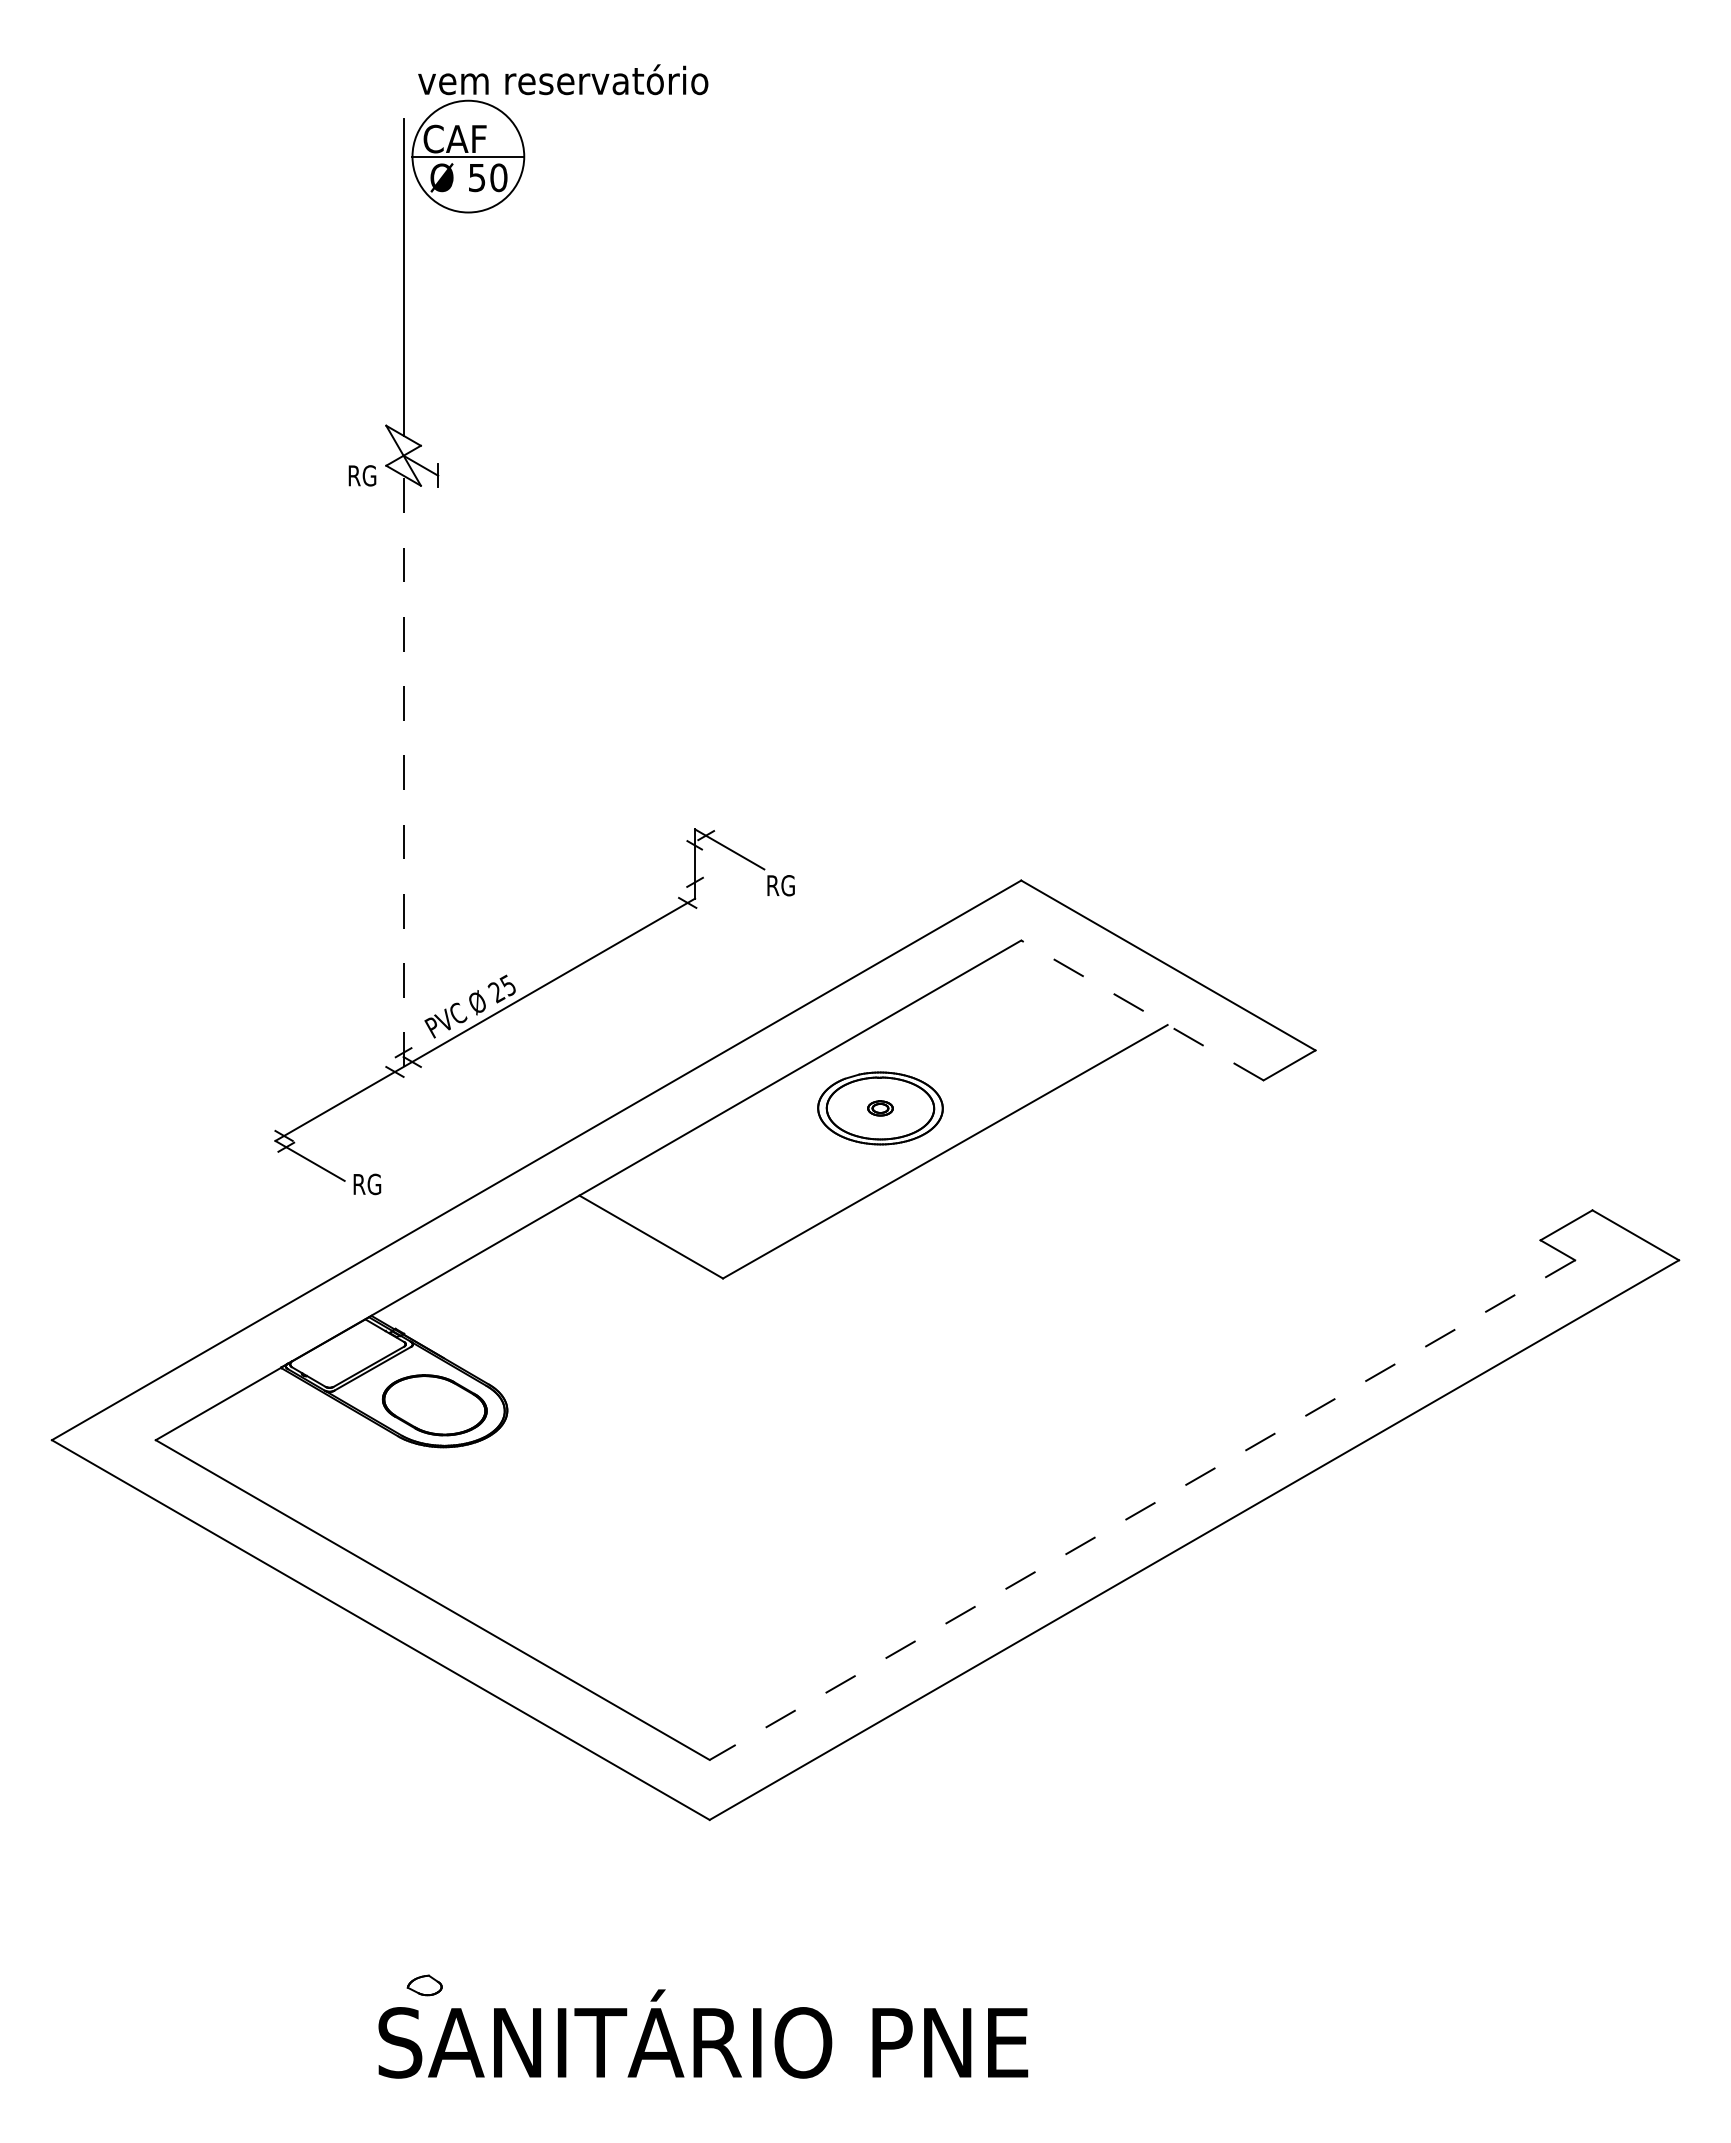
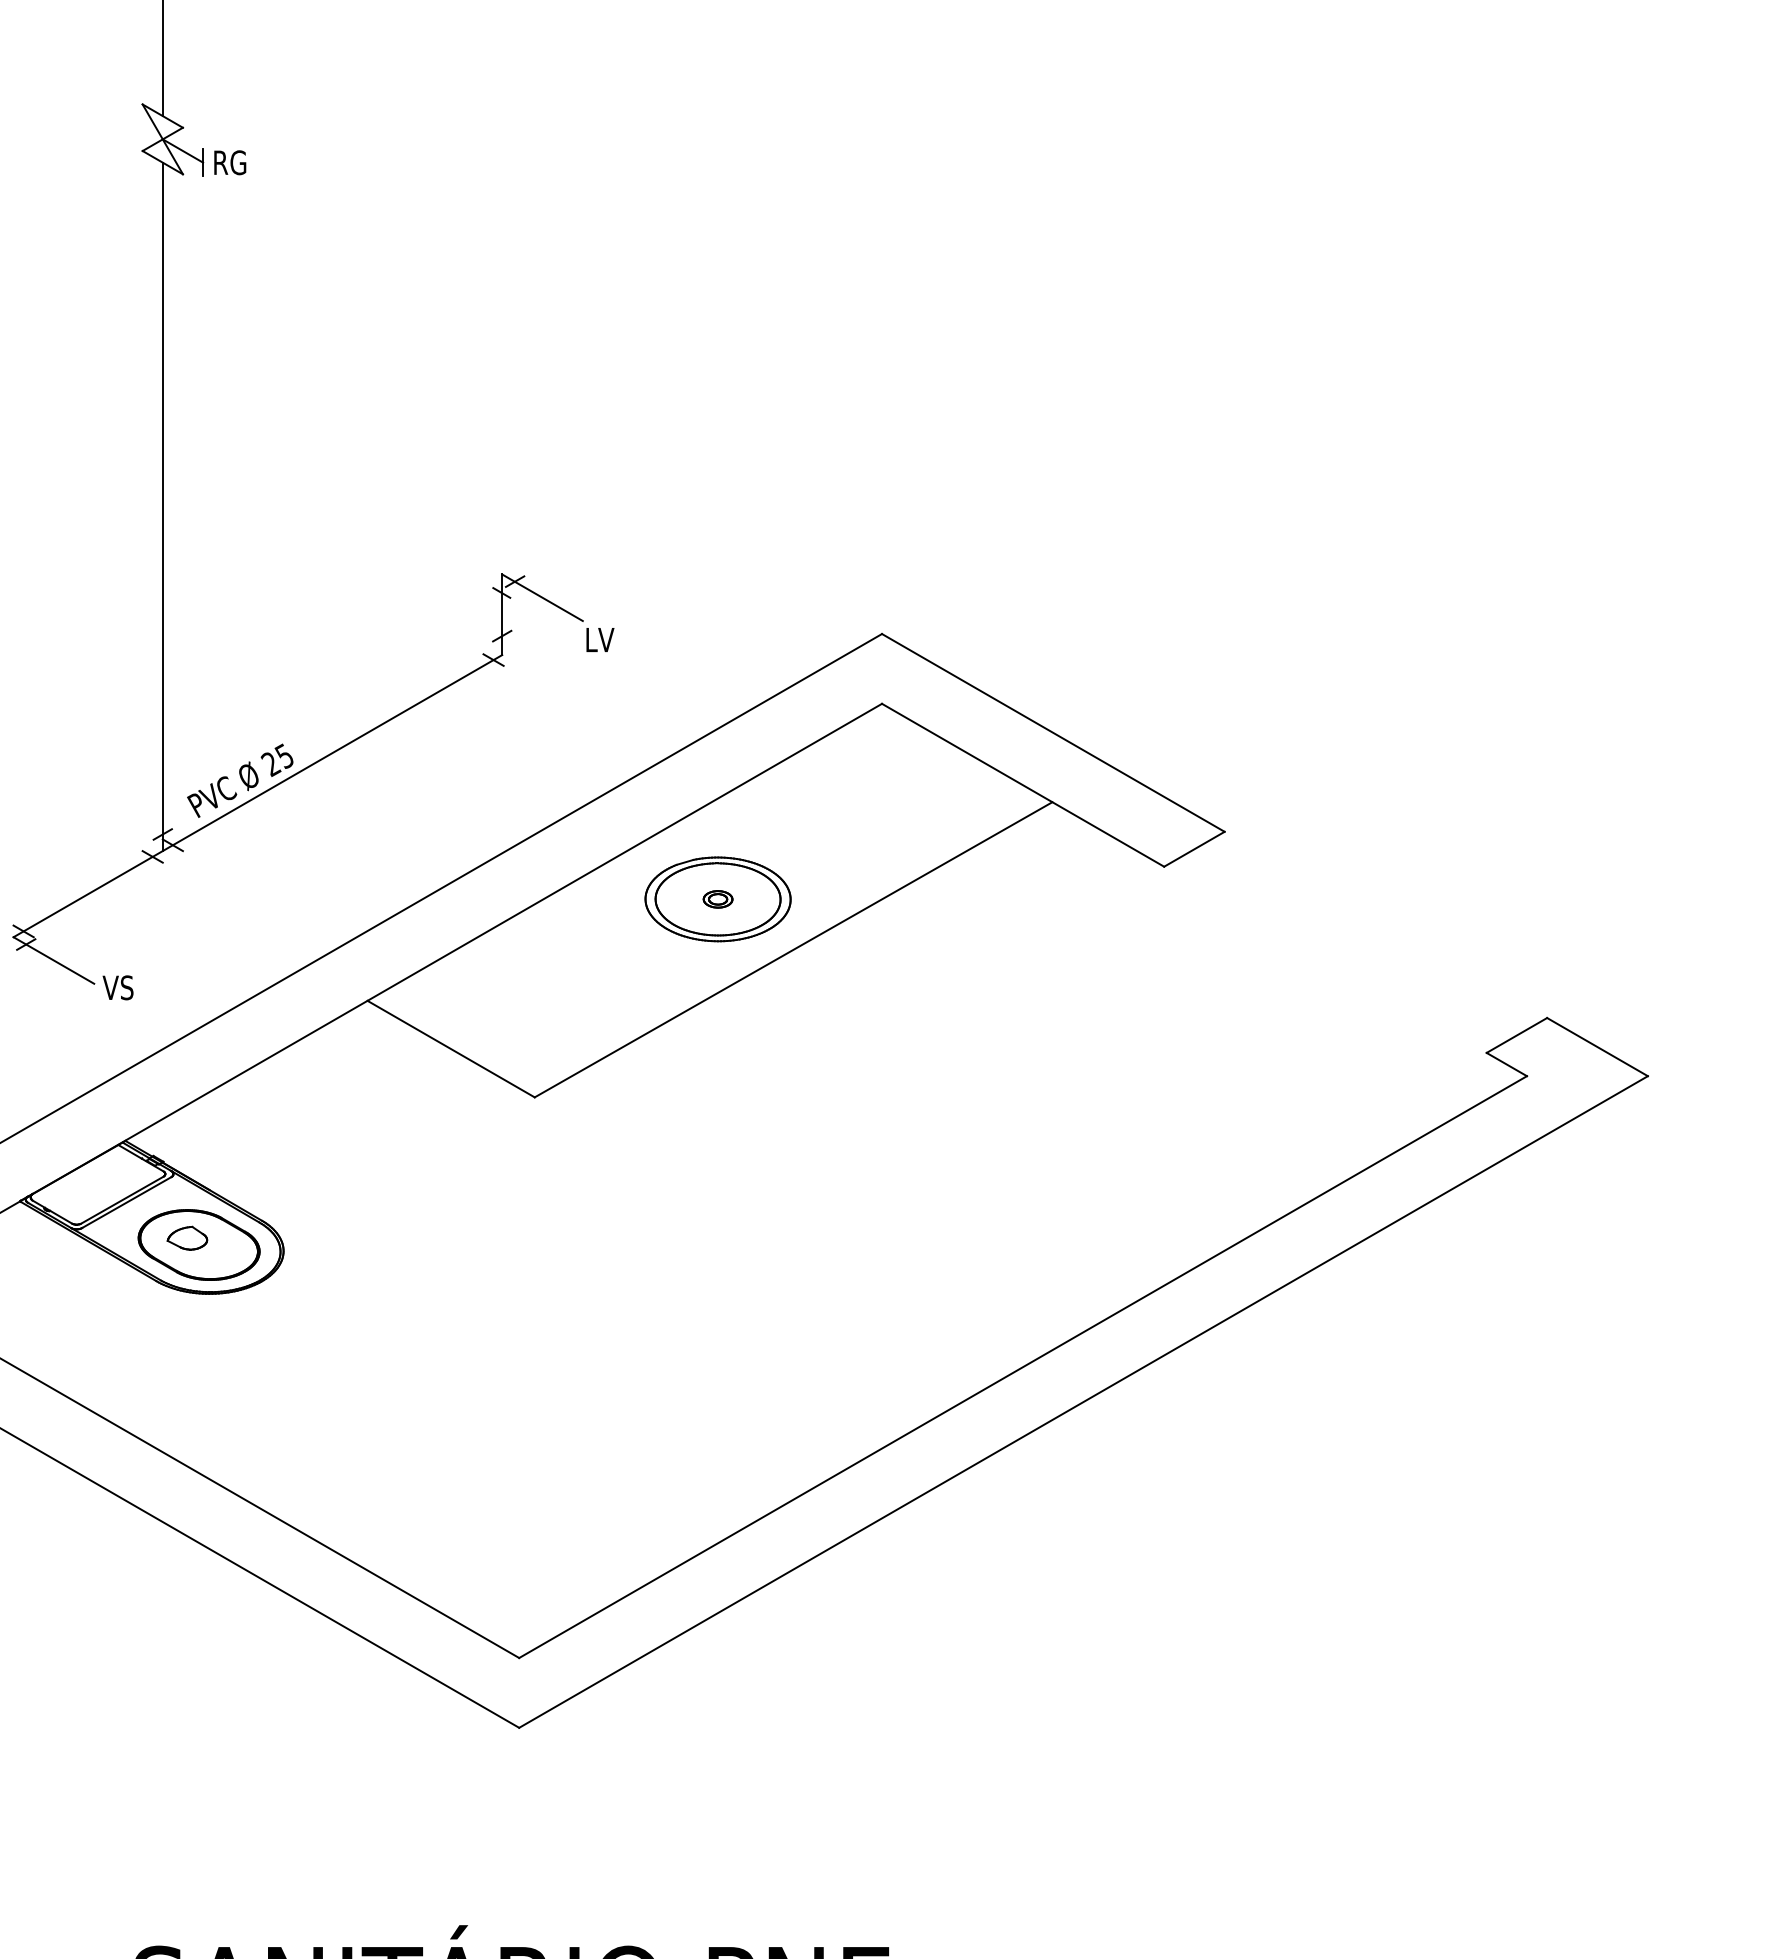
text: (362, 475) -> (230, 162), moved
line: (403, 771) -> (162, 507), dashed -> solid
text: (781, 885) -> (602, 639), RG -> LV
line: (1142, 1010) -> (1023, 785), dashed -> solid
text: (366, 1184) -> (119, 987), RG -> VS
line: (1142, 1510) -> (1023, 1367), dashed -> solid
part: (424, 1985) -> (187, 1238), moved

